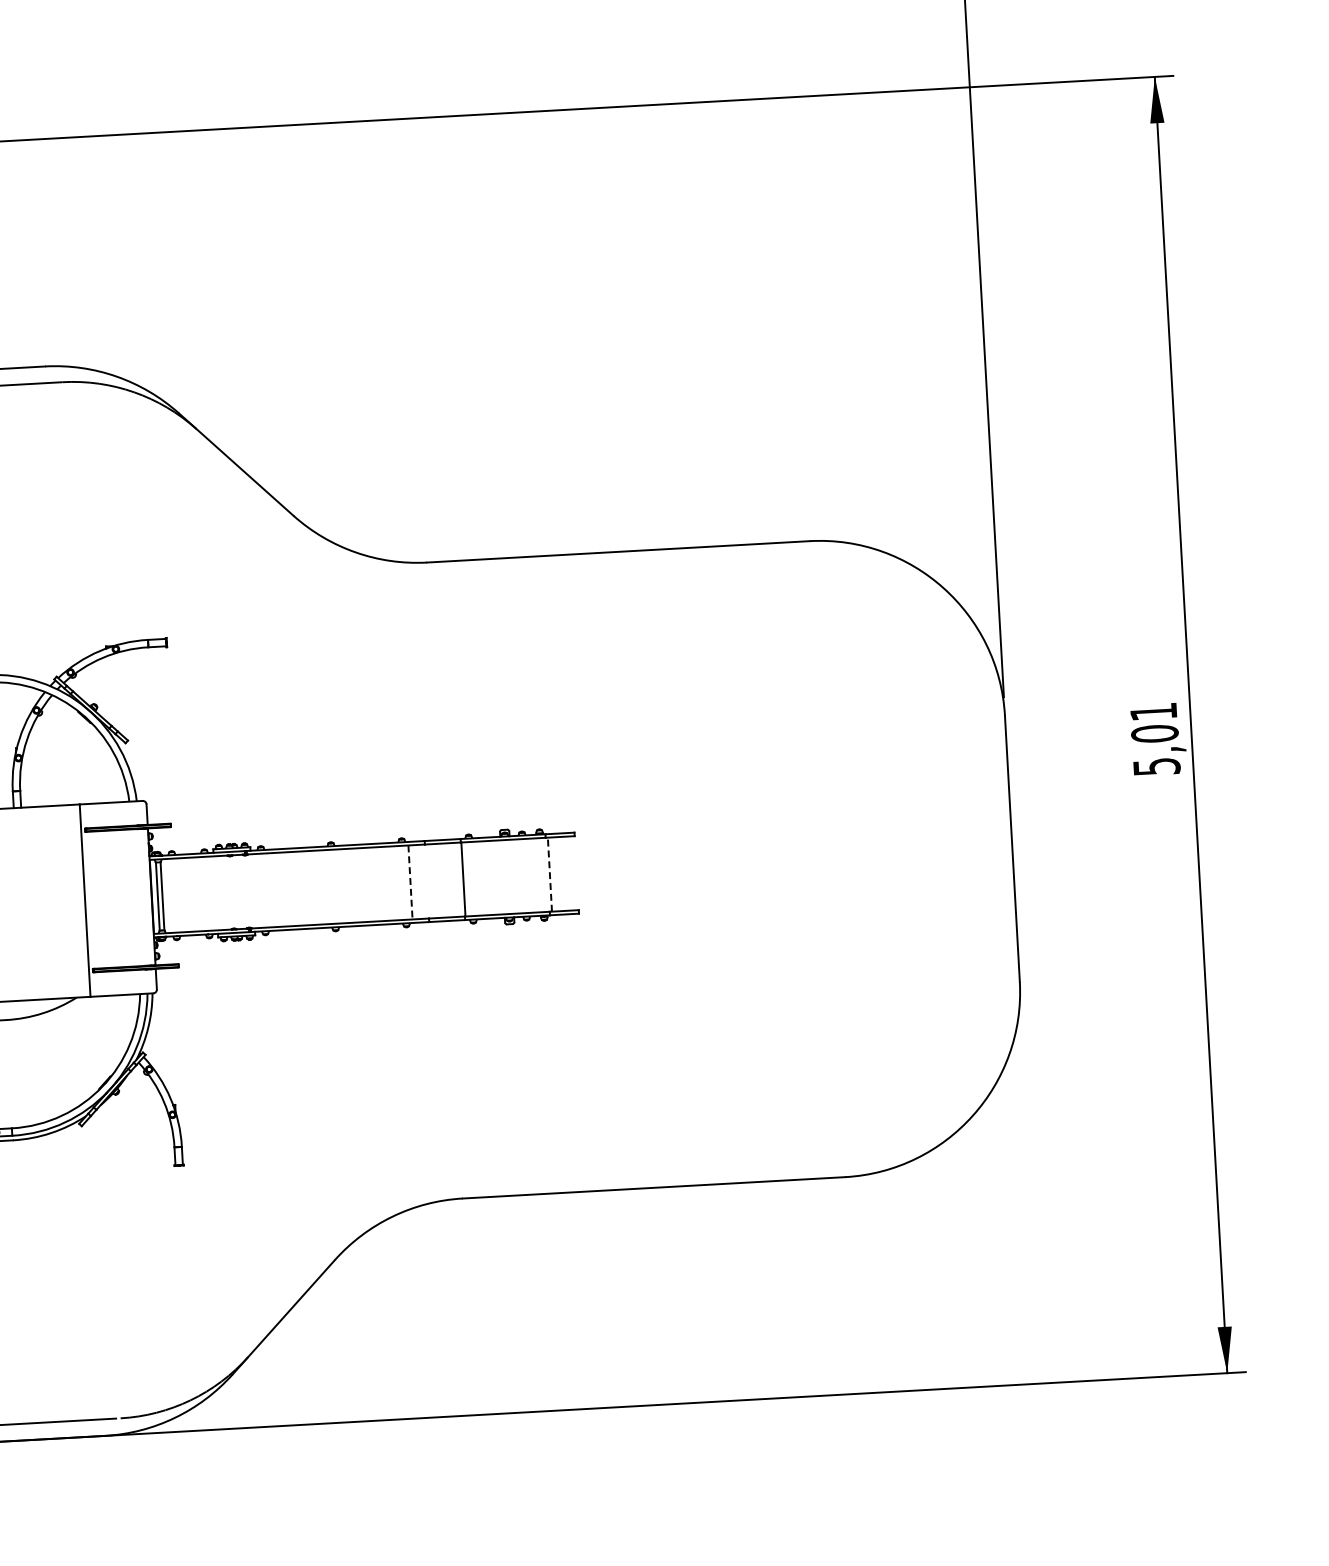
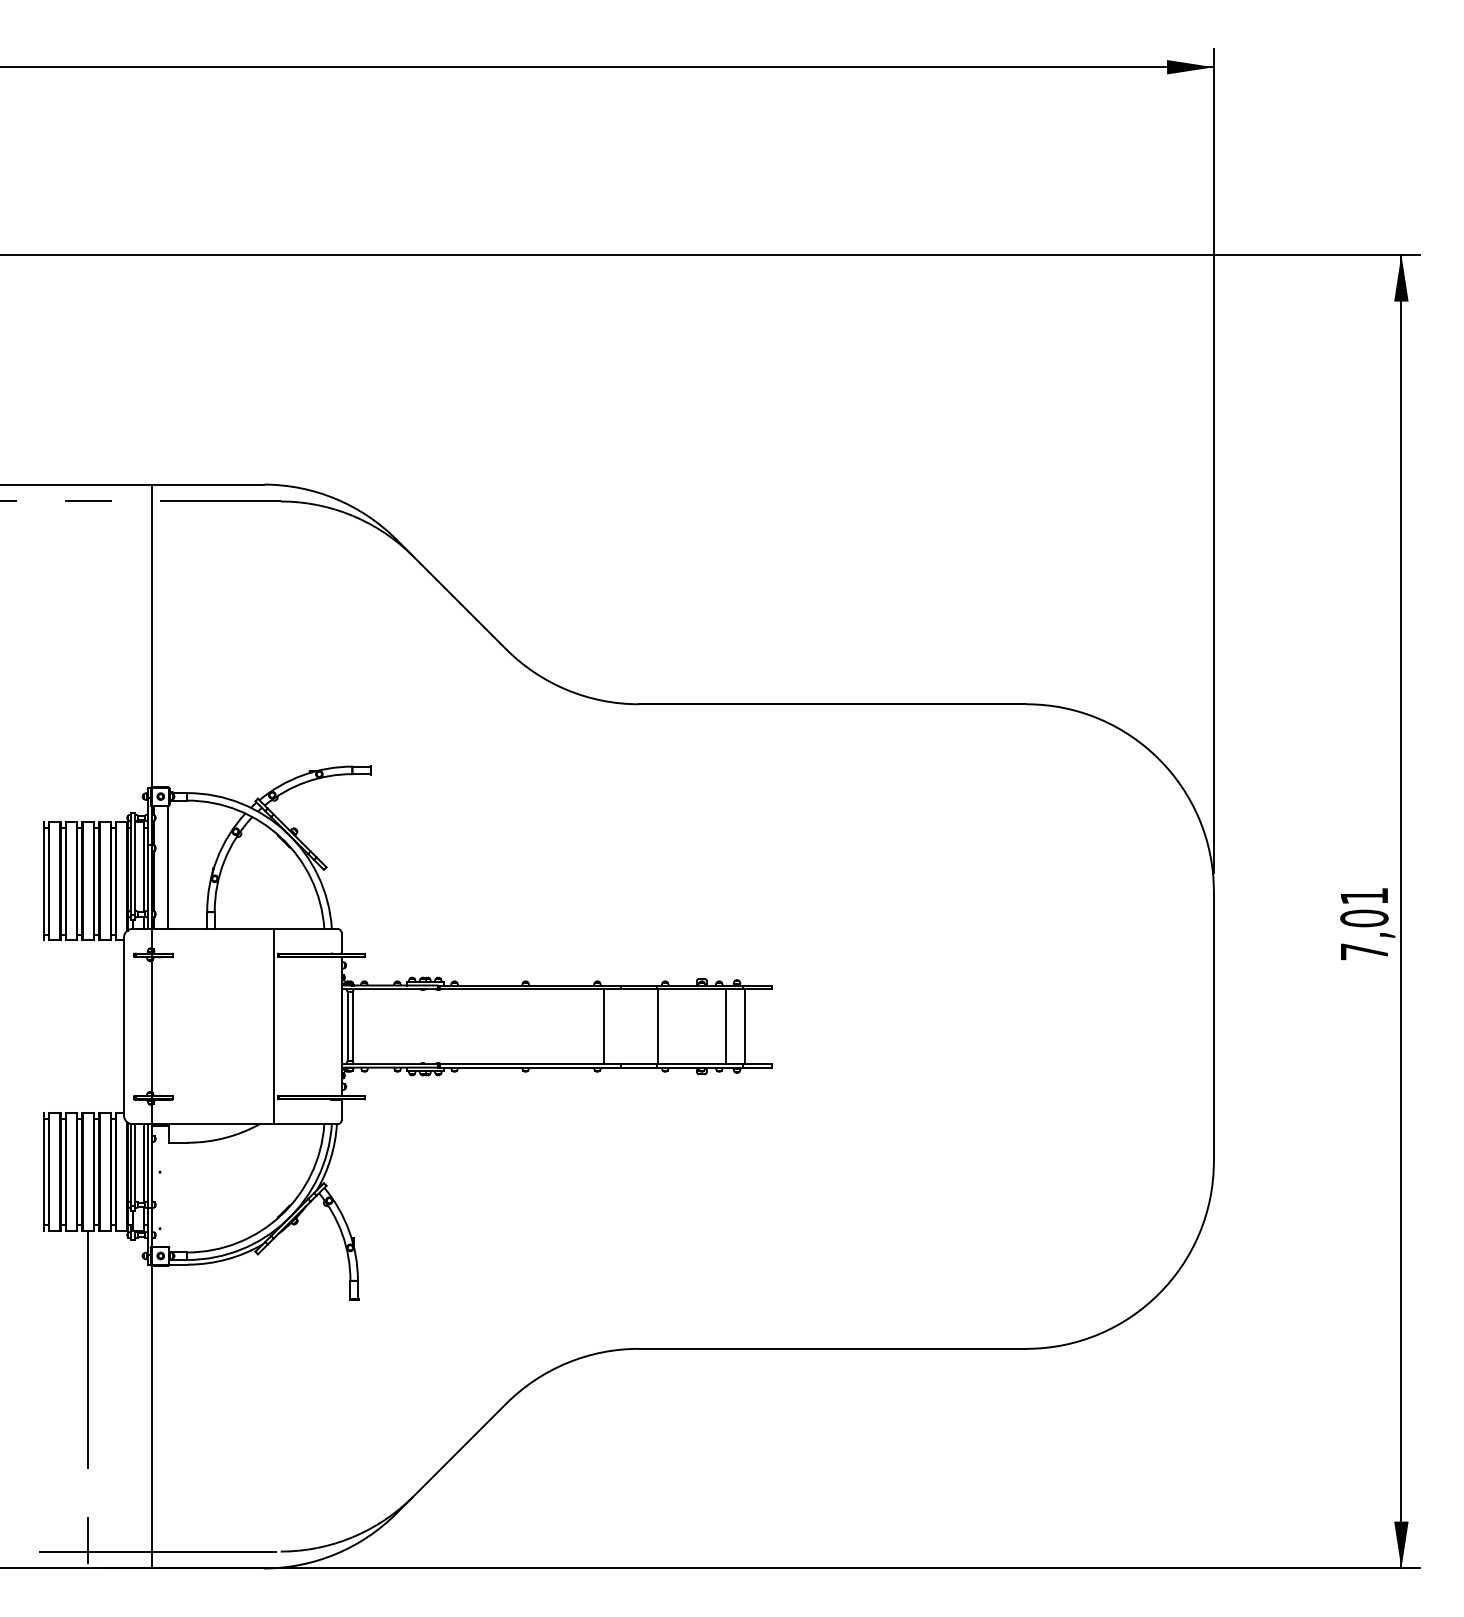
text: (1156, 766) -> (1364, 951), 5,01 -> 7,01
line: (550, 874) -> (745, 1026), dashed -> solid
line: (531, 875) -> (726, 1026), added
line: (410, 883) -> (603, 1027), dashed -> solid

